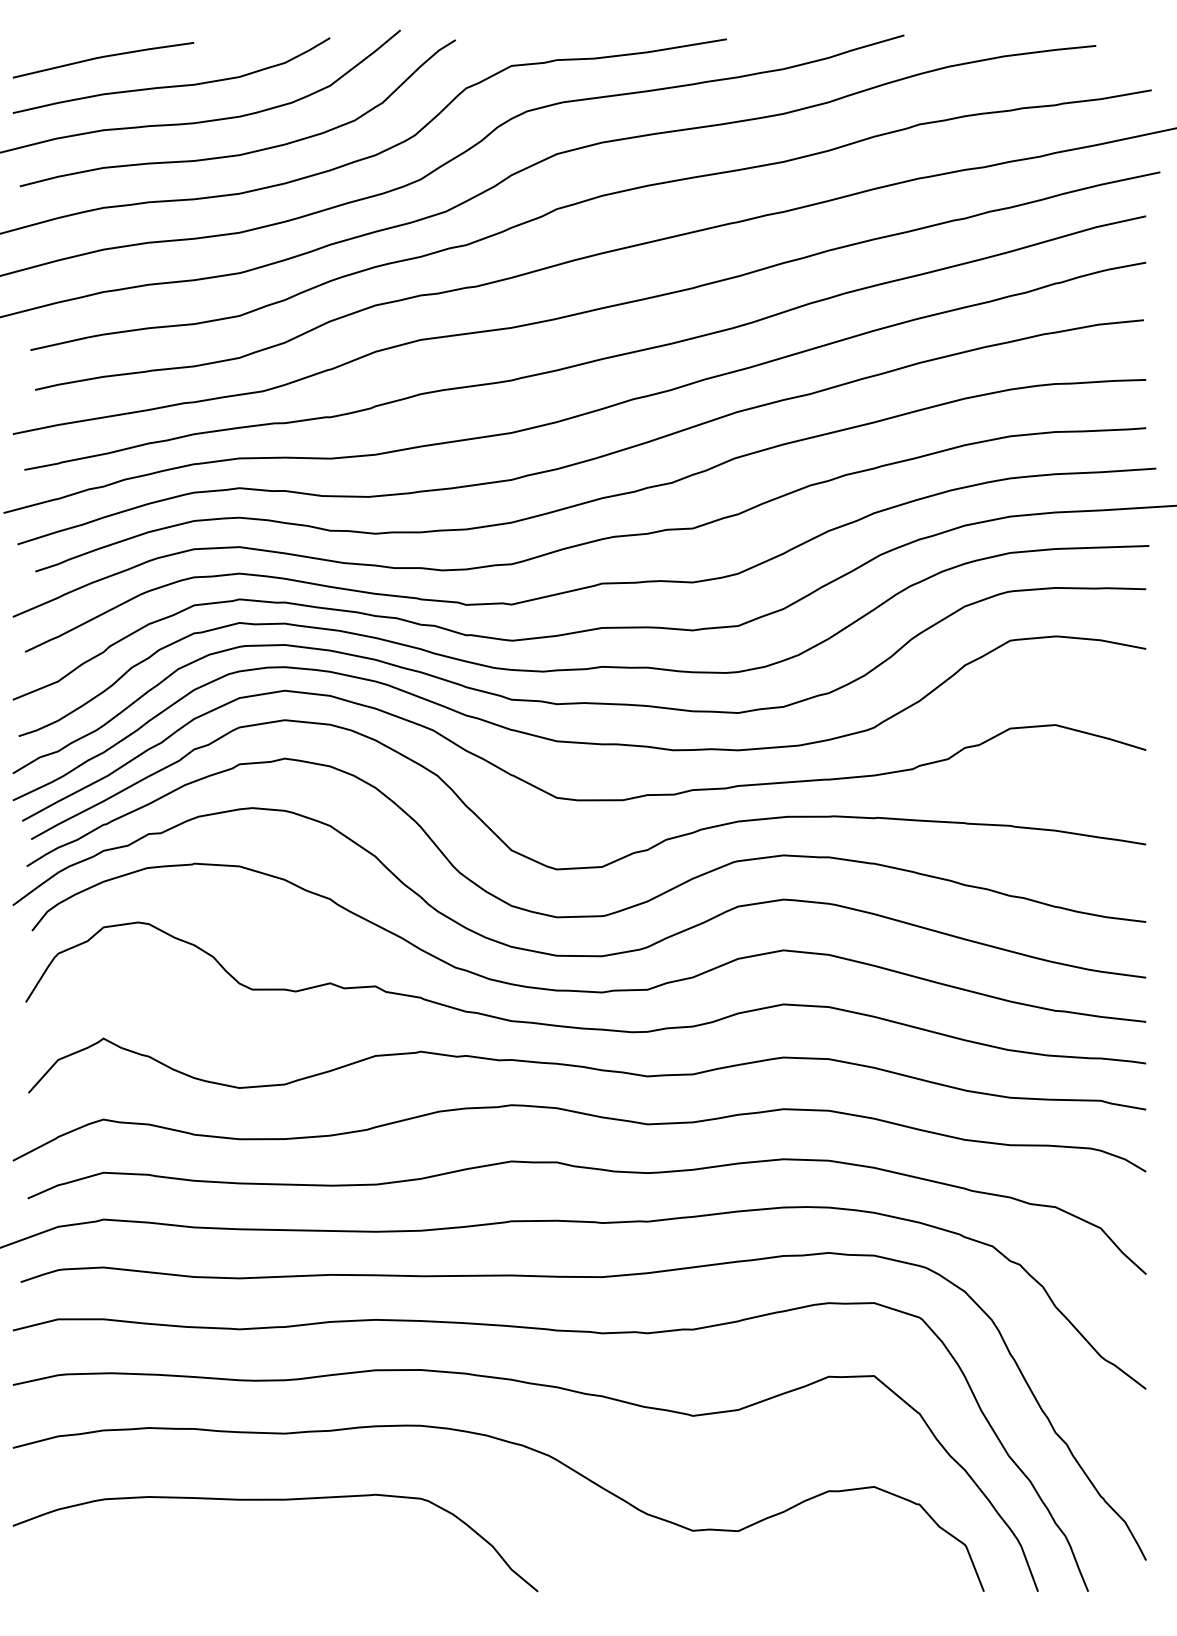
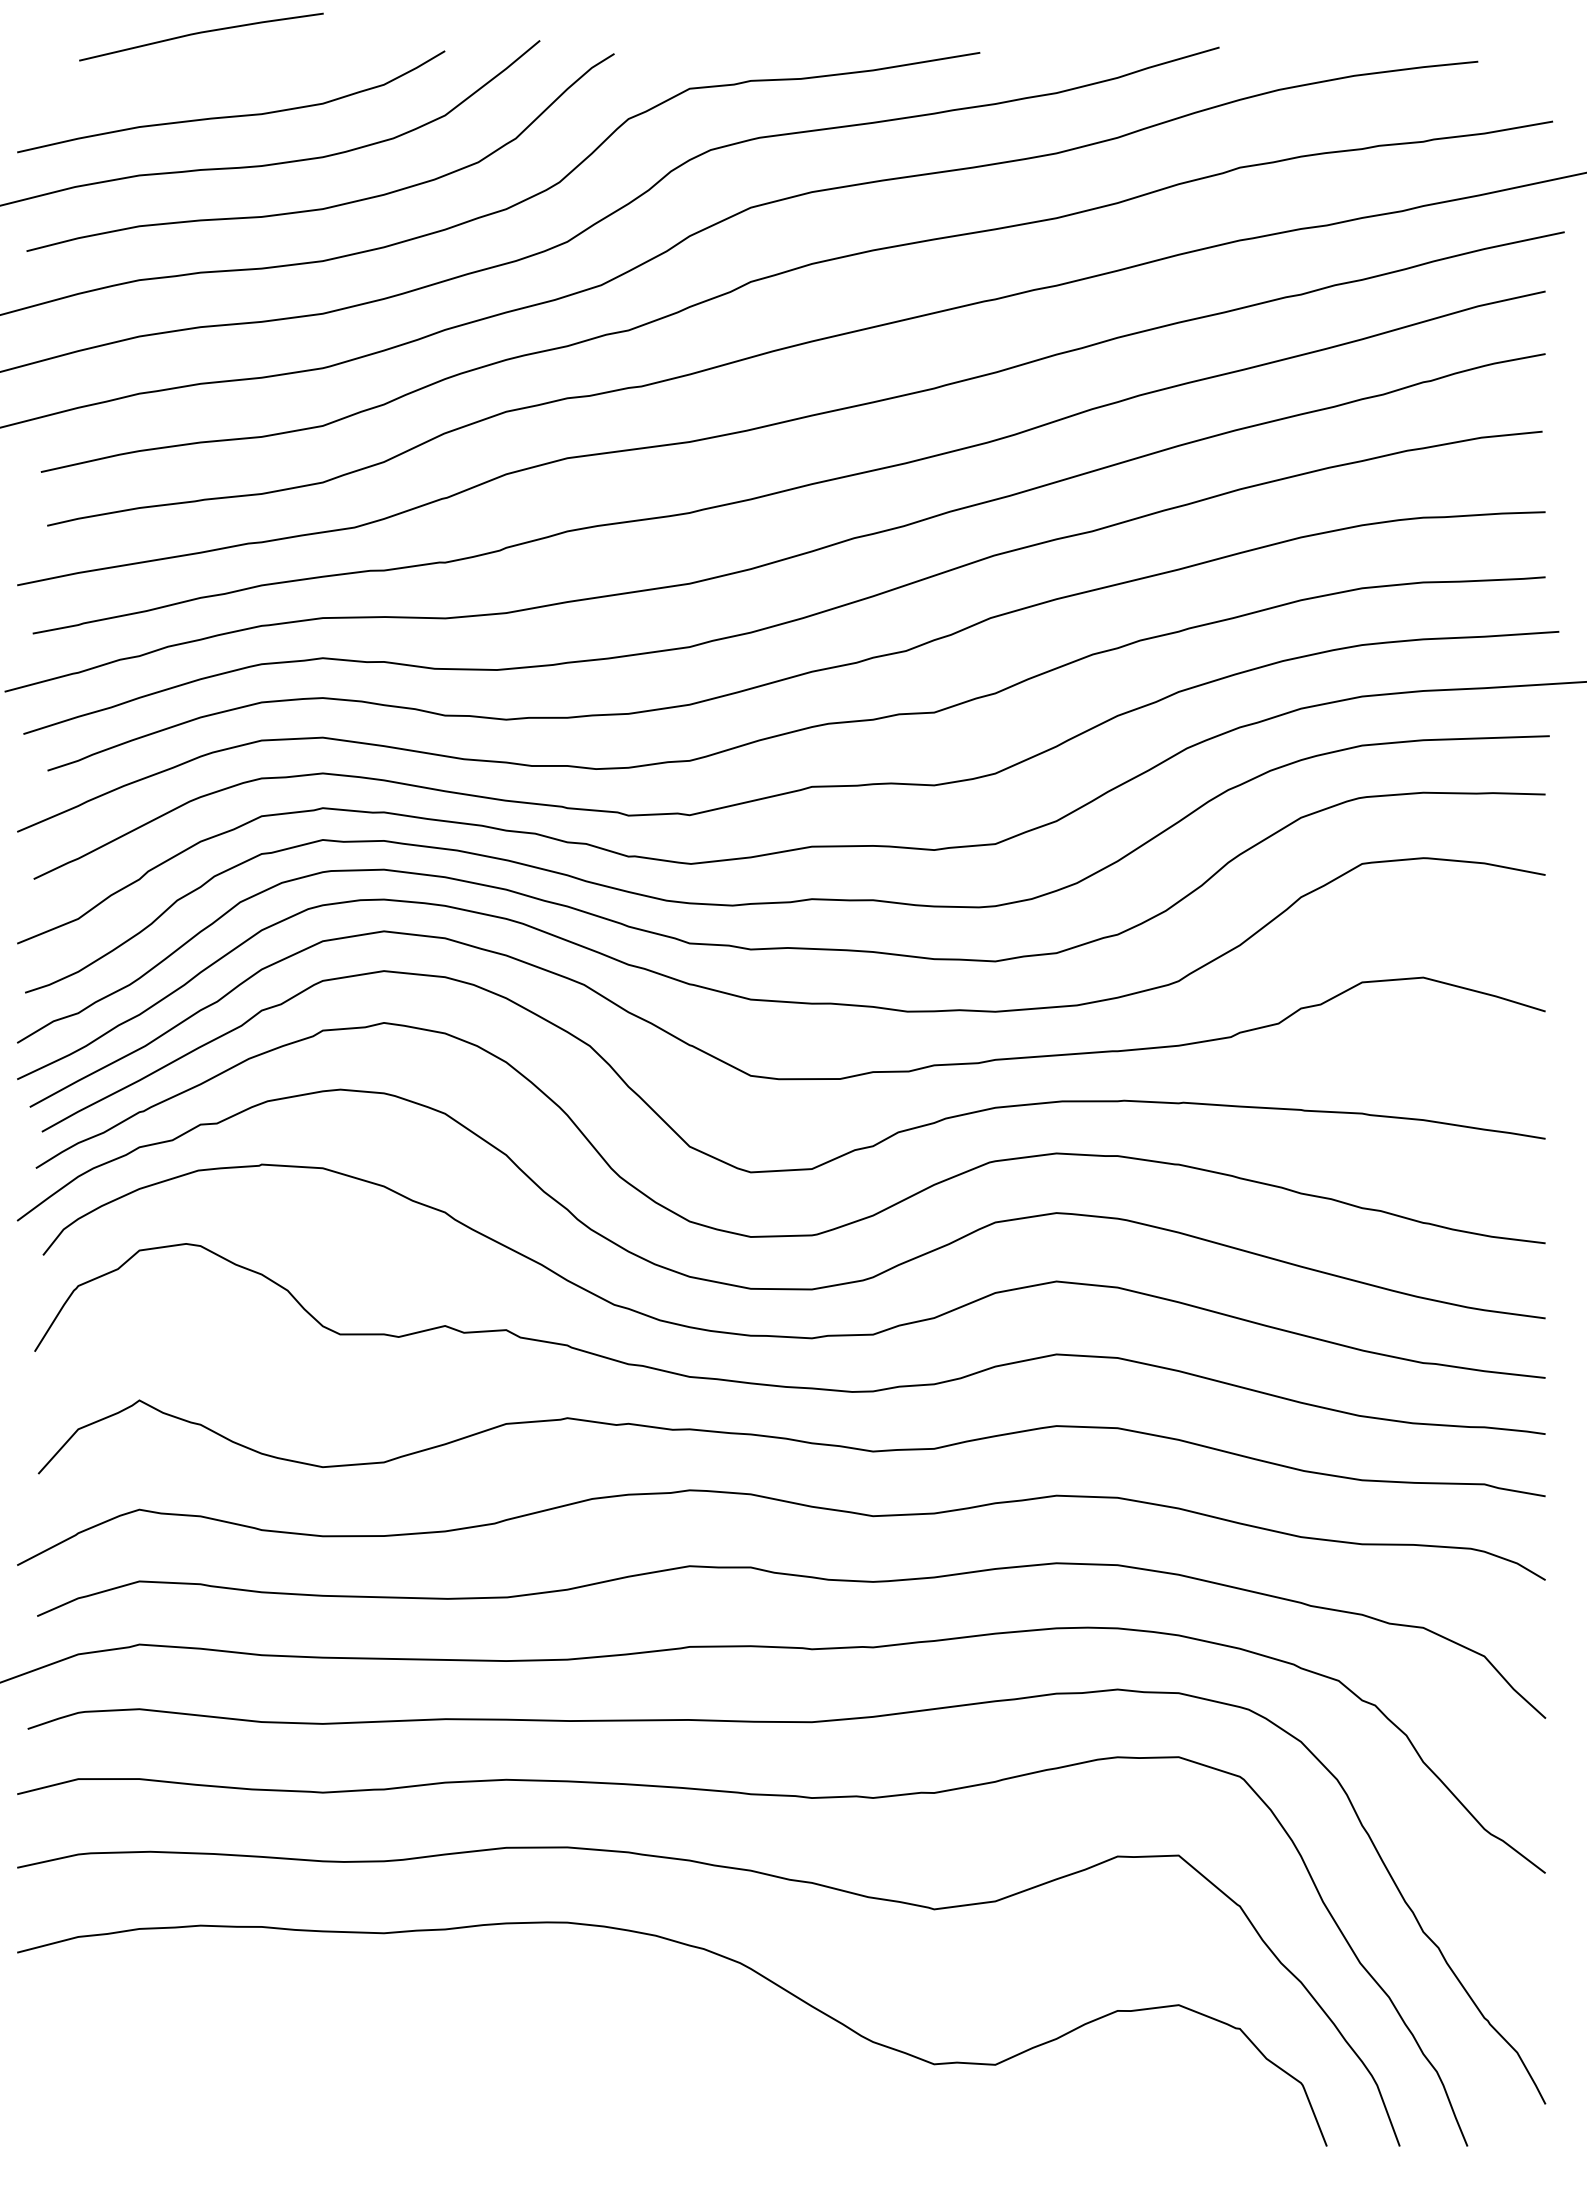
line: (103, 57) -> (201, 33), moved
curve: (275, 1500) -> (371, 2023), removed

